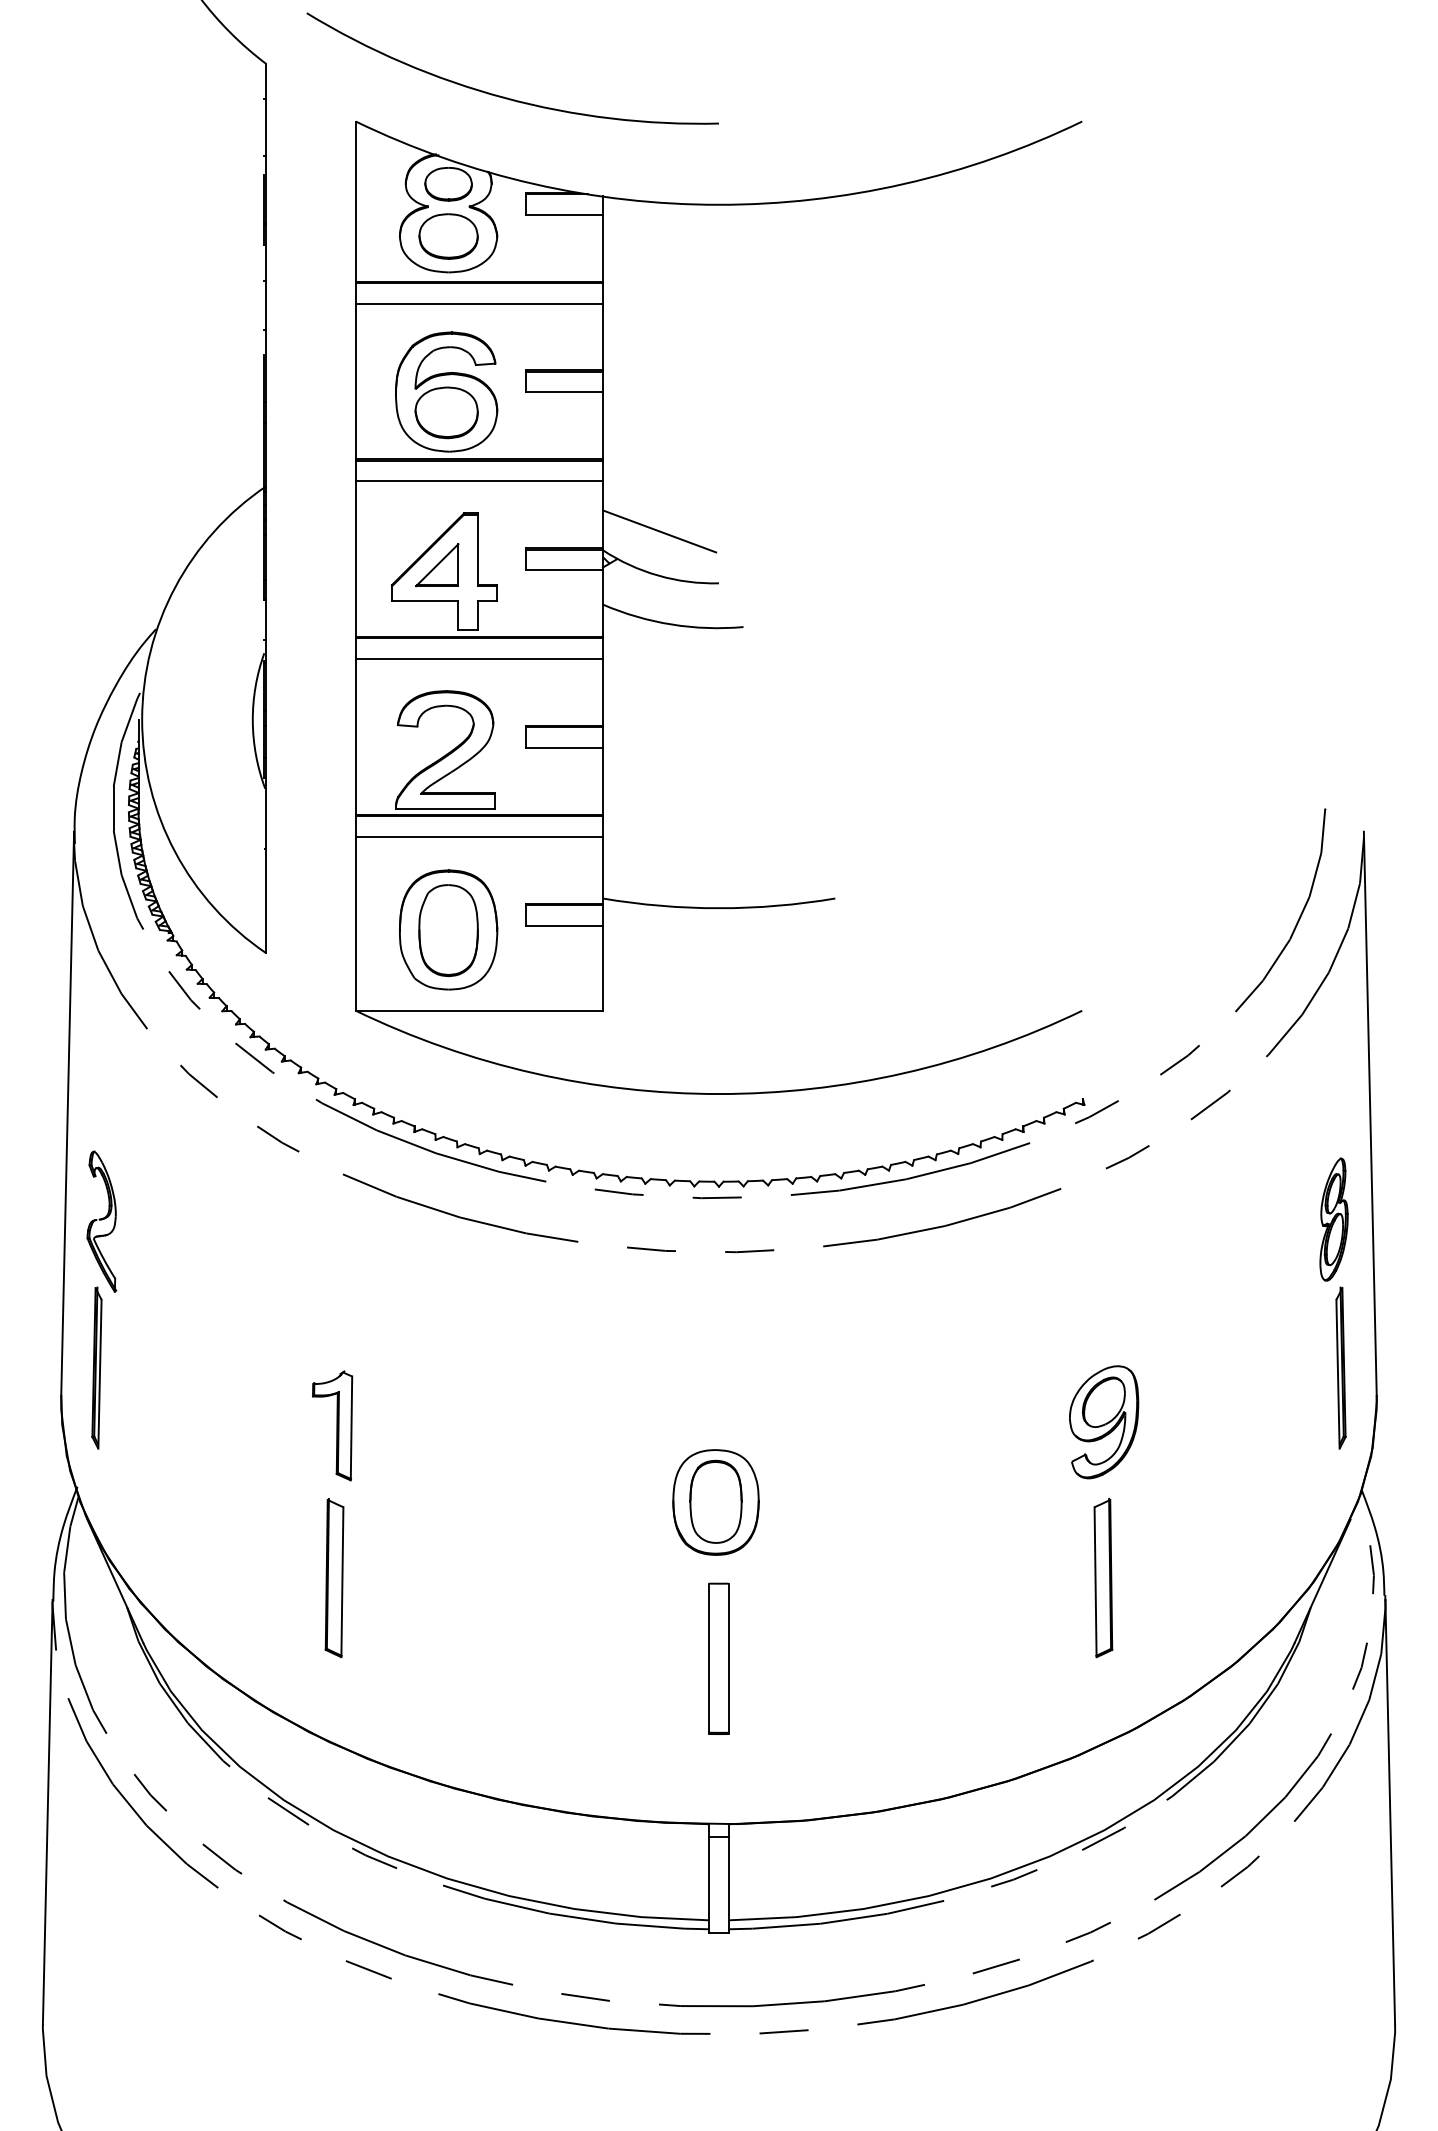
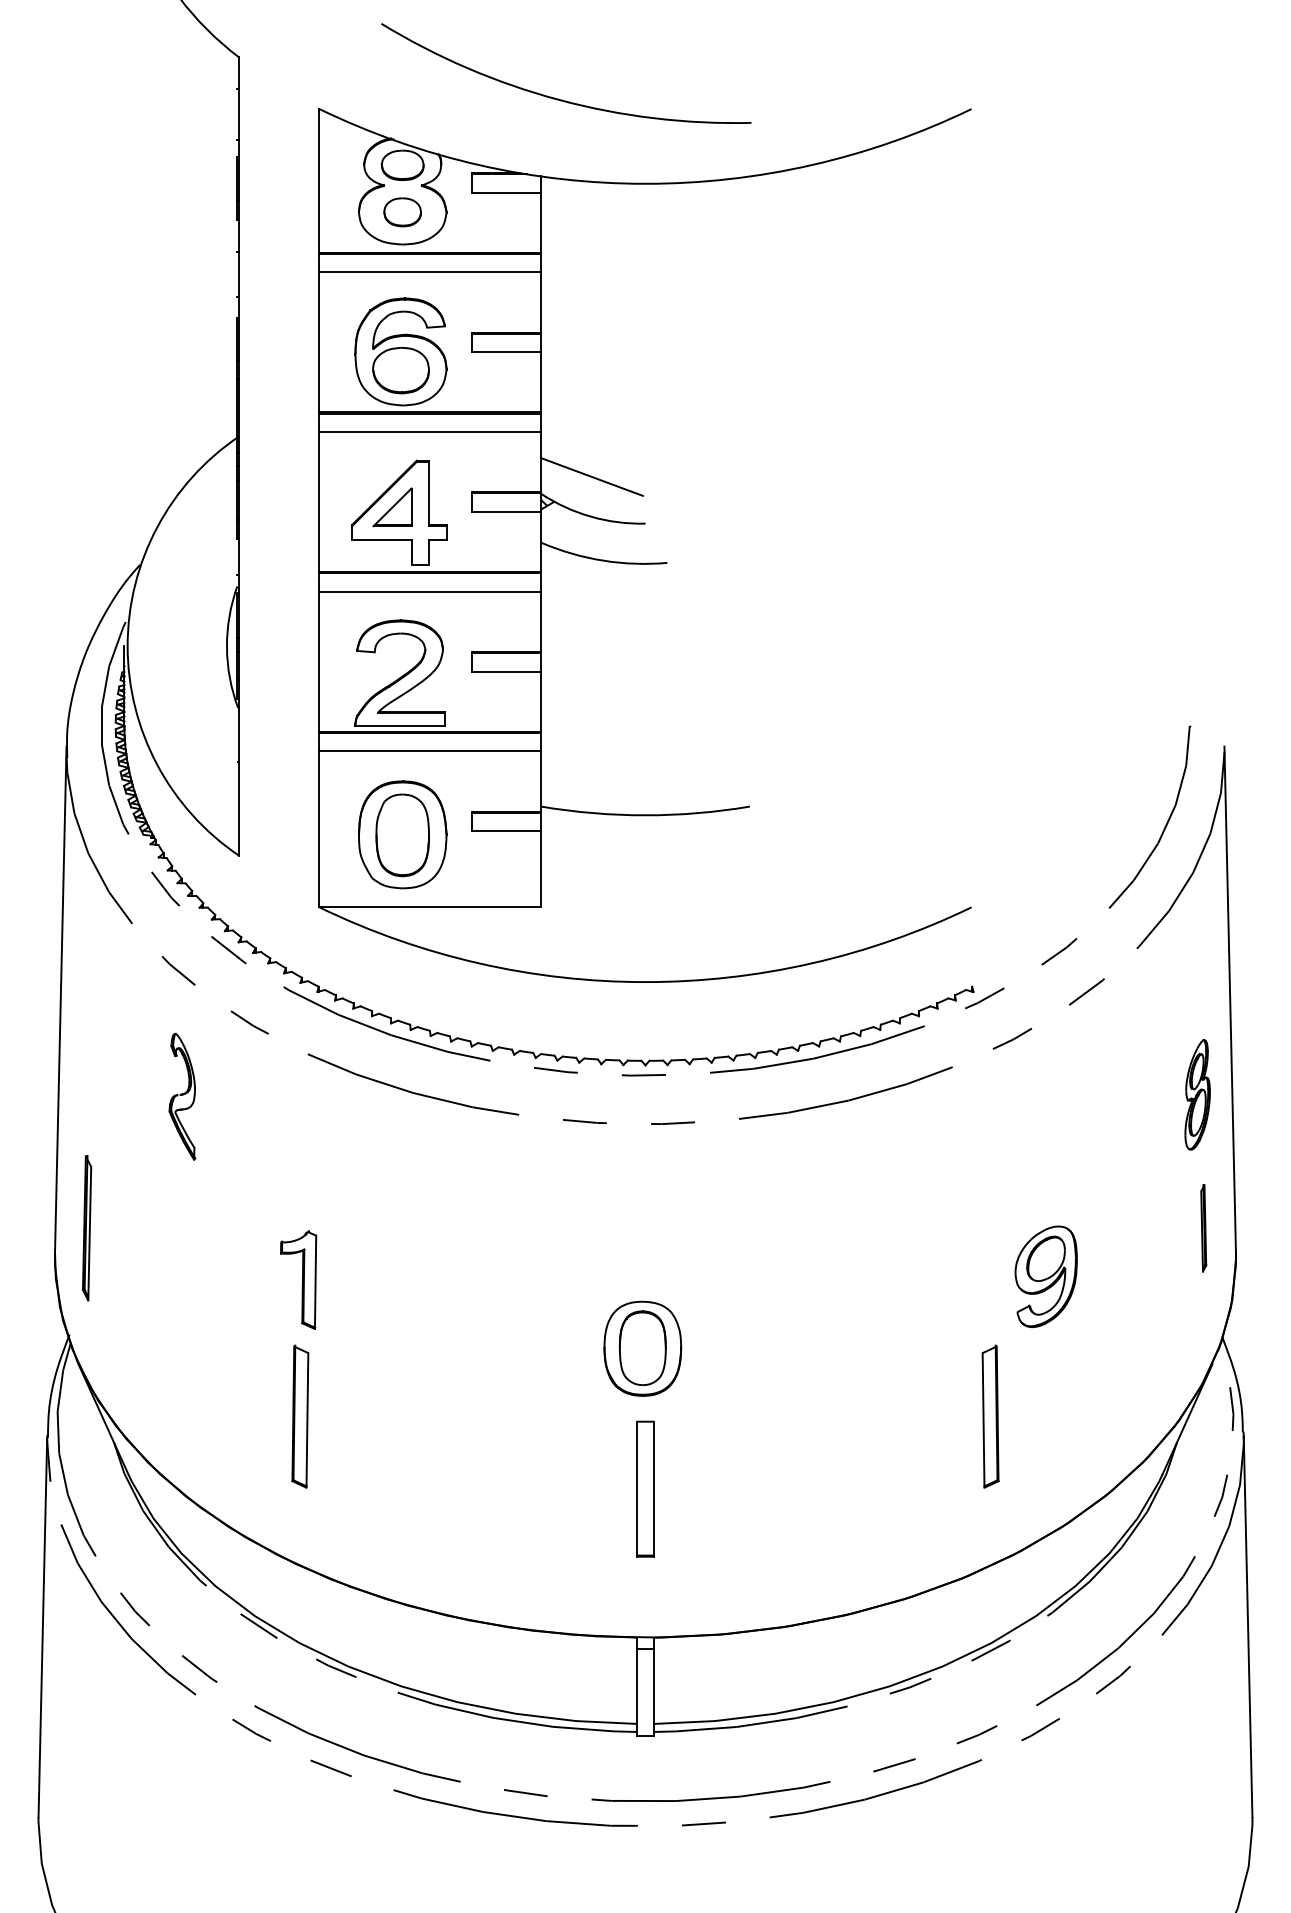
arc: (504, 96) -> (558, 98), moved
part: (448, 236) -> (402, 212), size x0.7
part: (101, 1221) -> (182, 1096), moved
part: (1340, 1368) -> (1203, 1228), size x0.6
part: (1103, 1421) -> (1045, 1276), moved

